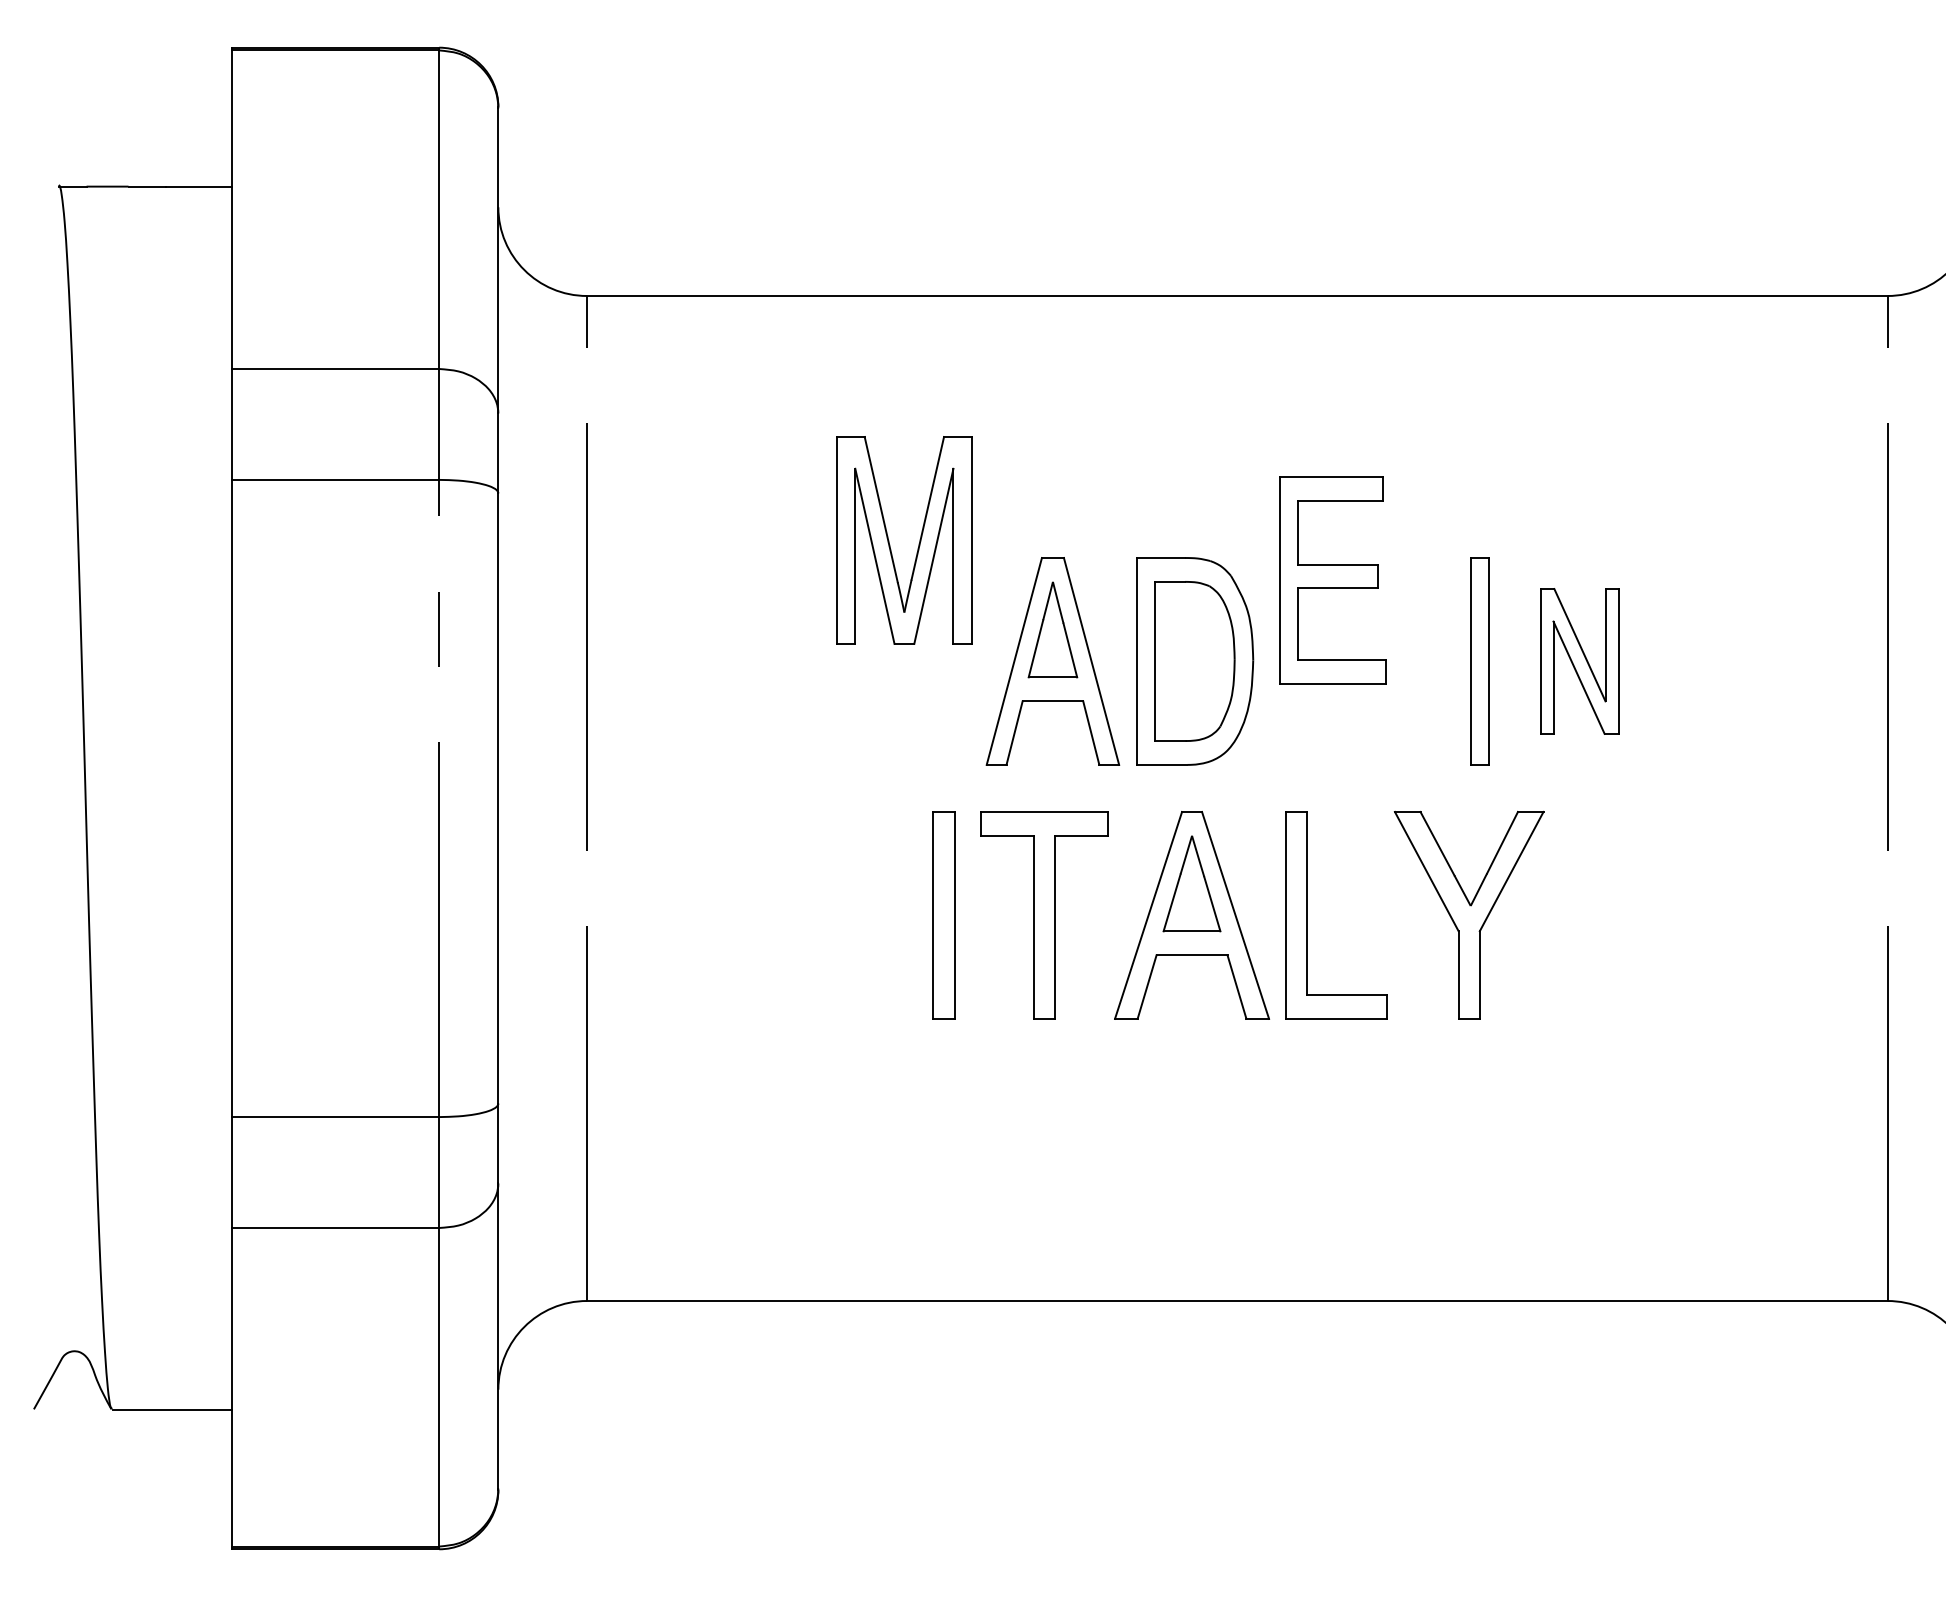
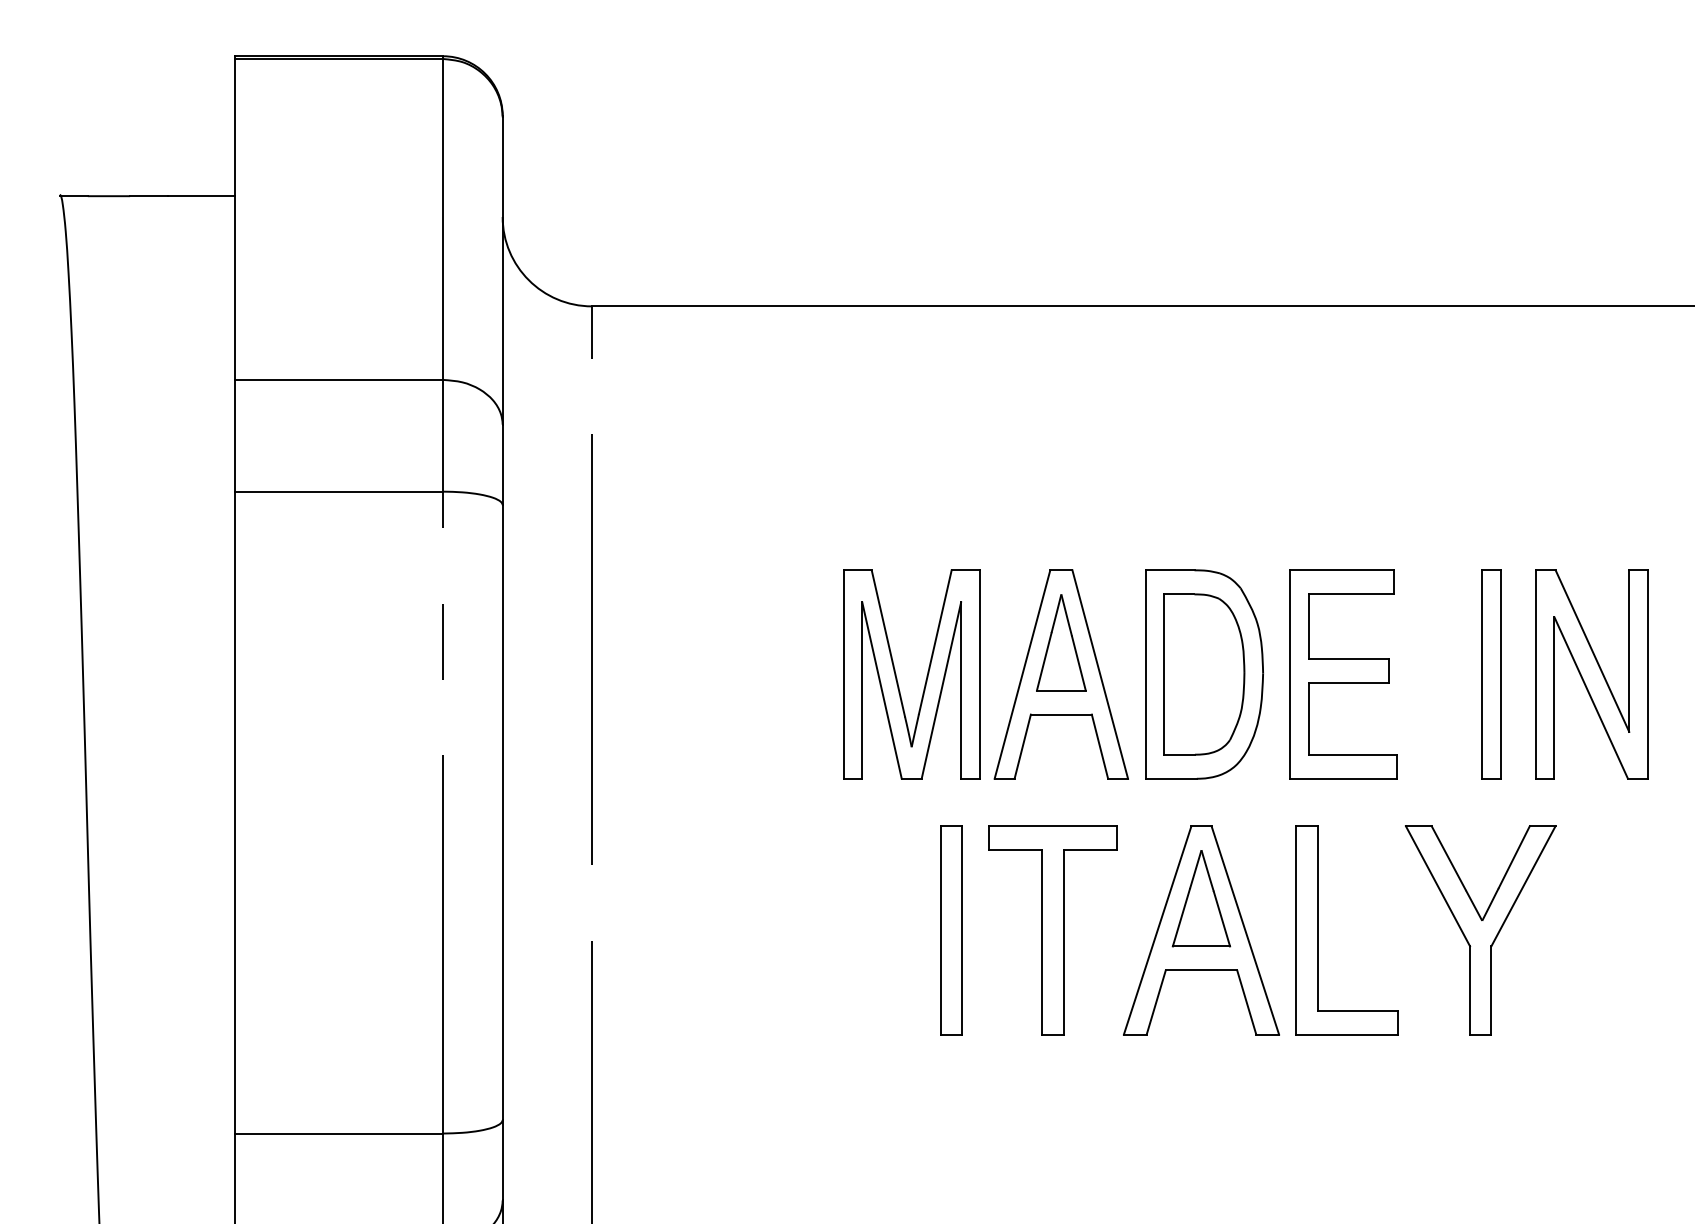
part: (918, 543) -> (925, 677), moved
part: (1332, 580) -> (1342, 674), moved
part: (1579, 661) -> (1591, 674), size x1.43

